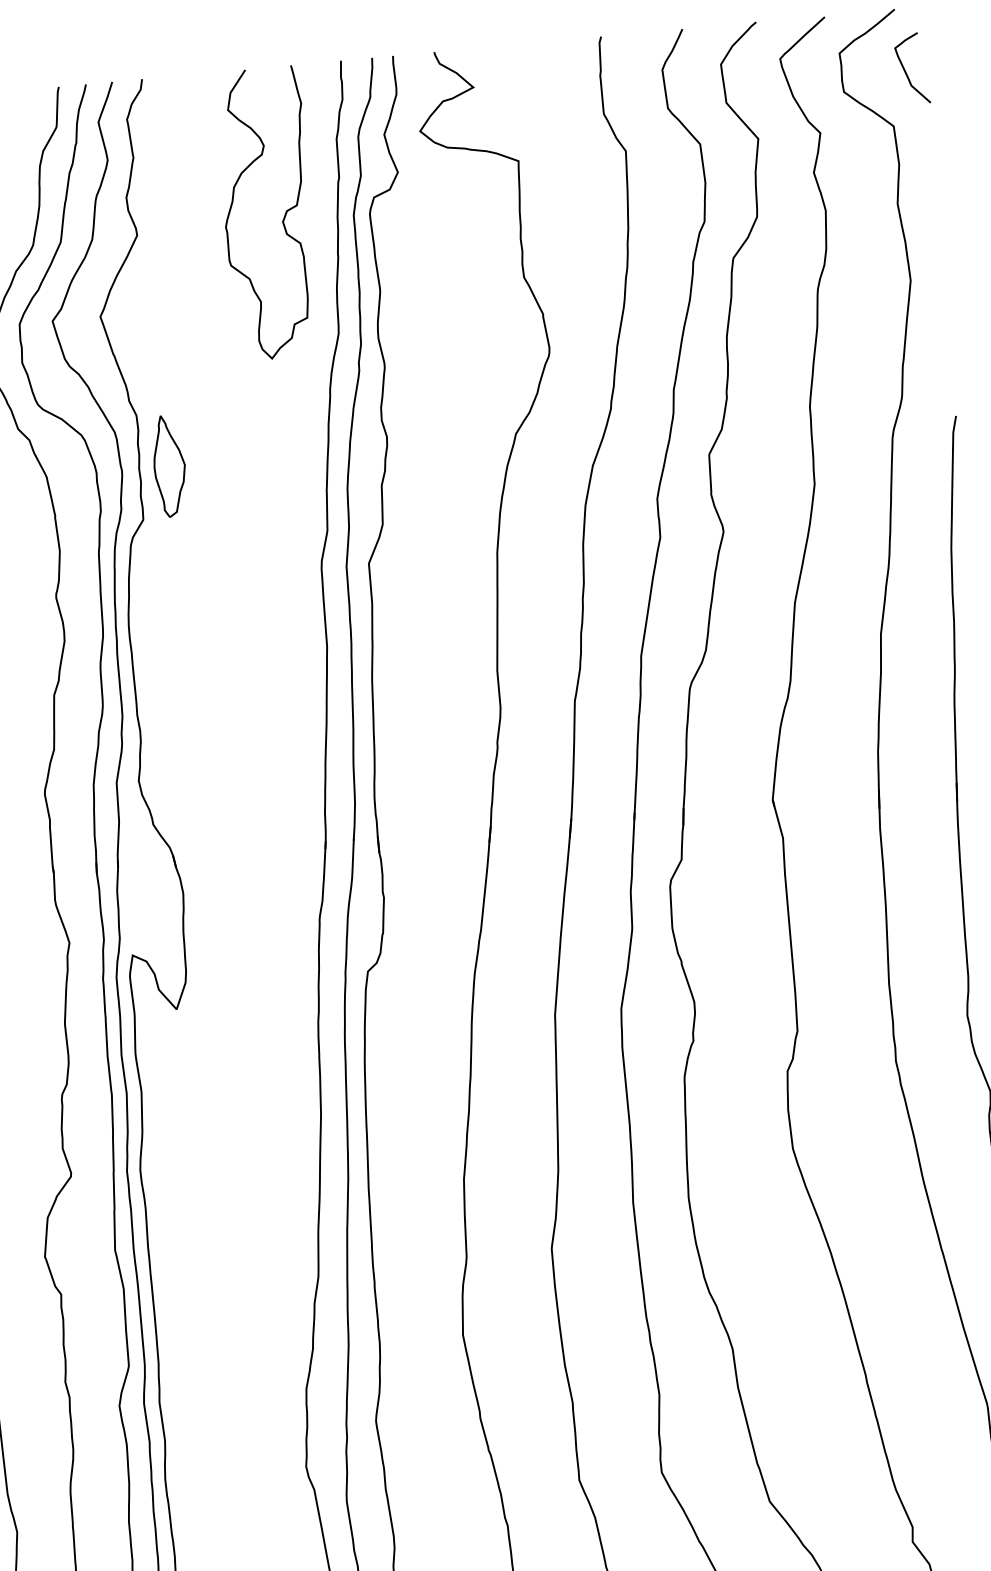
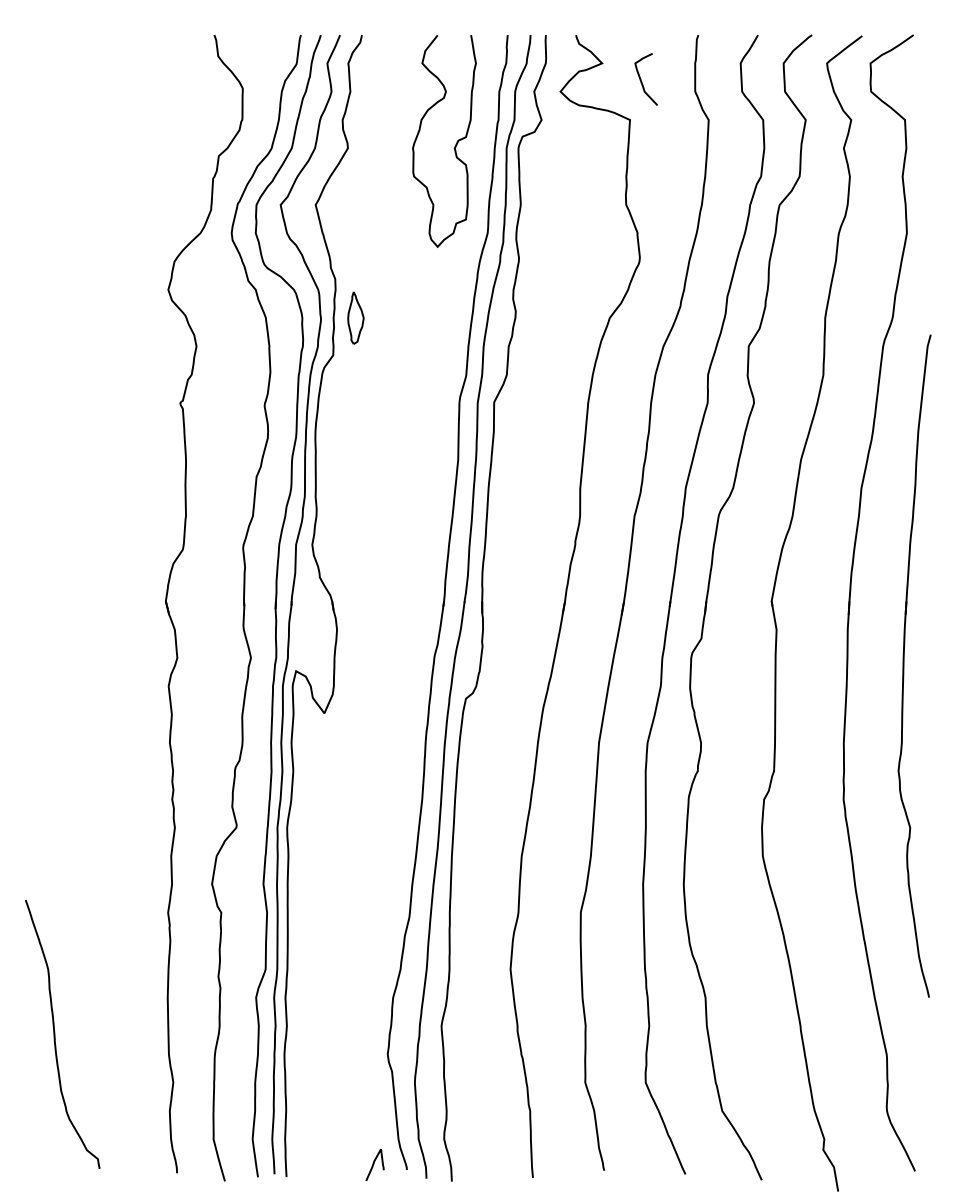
curve: (907, 72) -> (642, 81), moved
part: (168, 465) -> (355, 317), size x0.7

